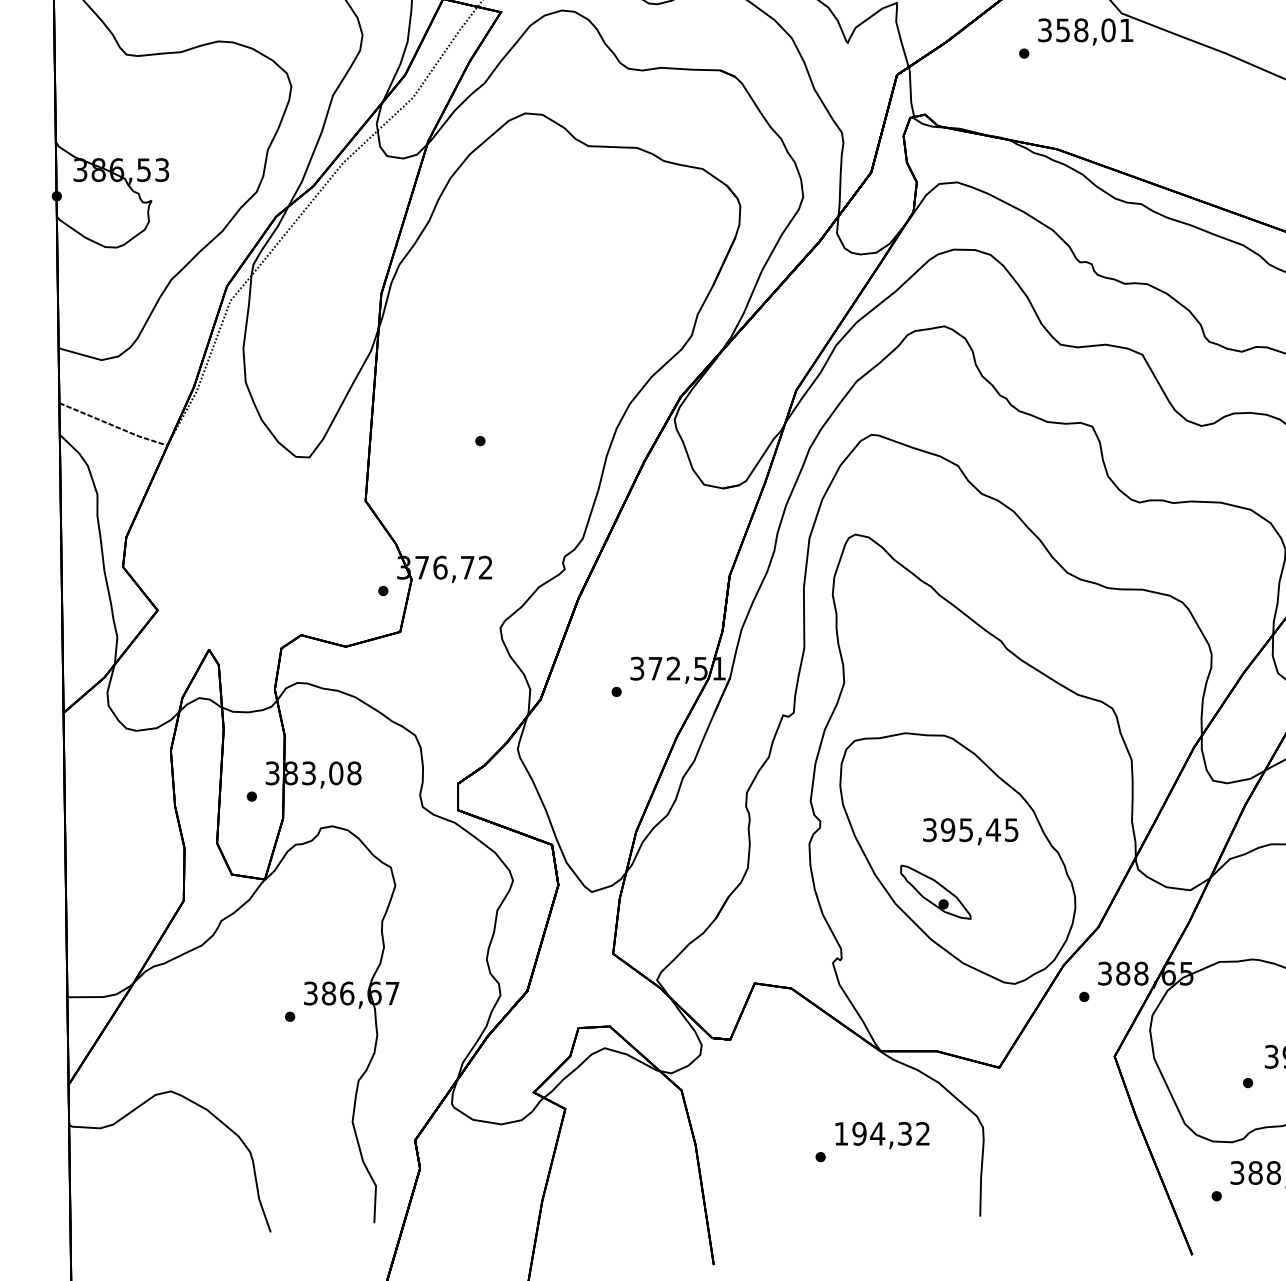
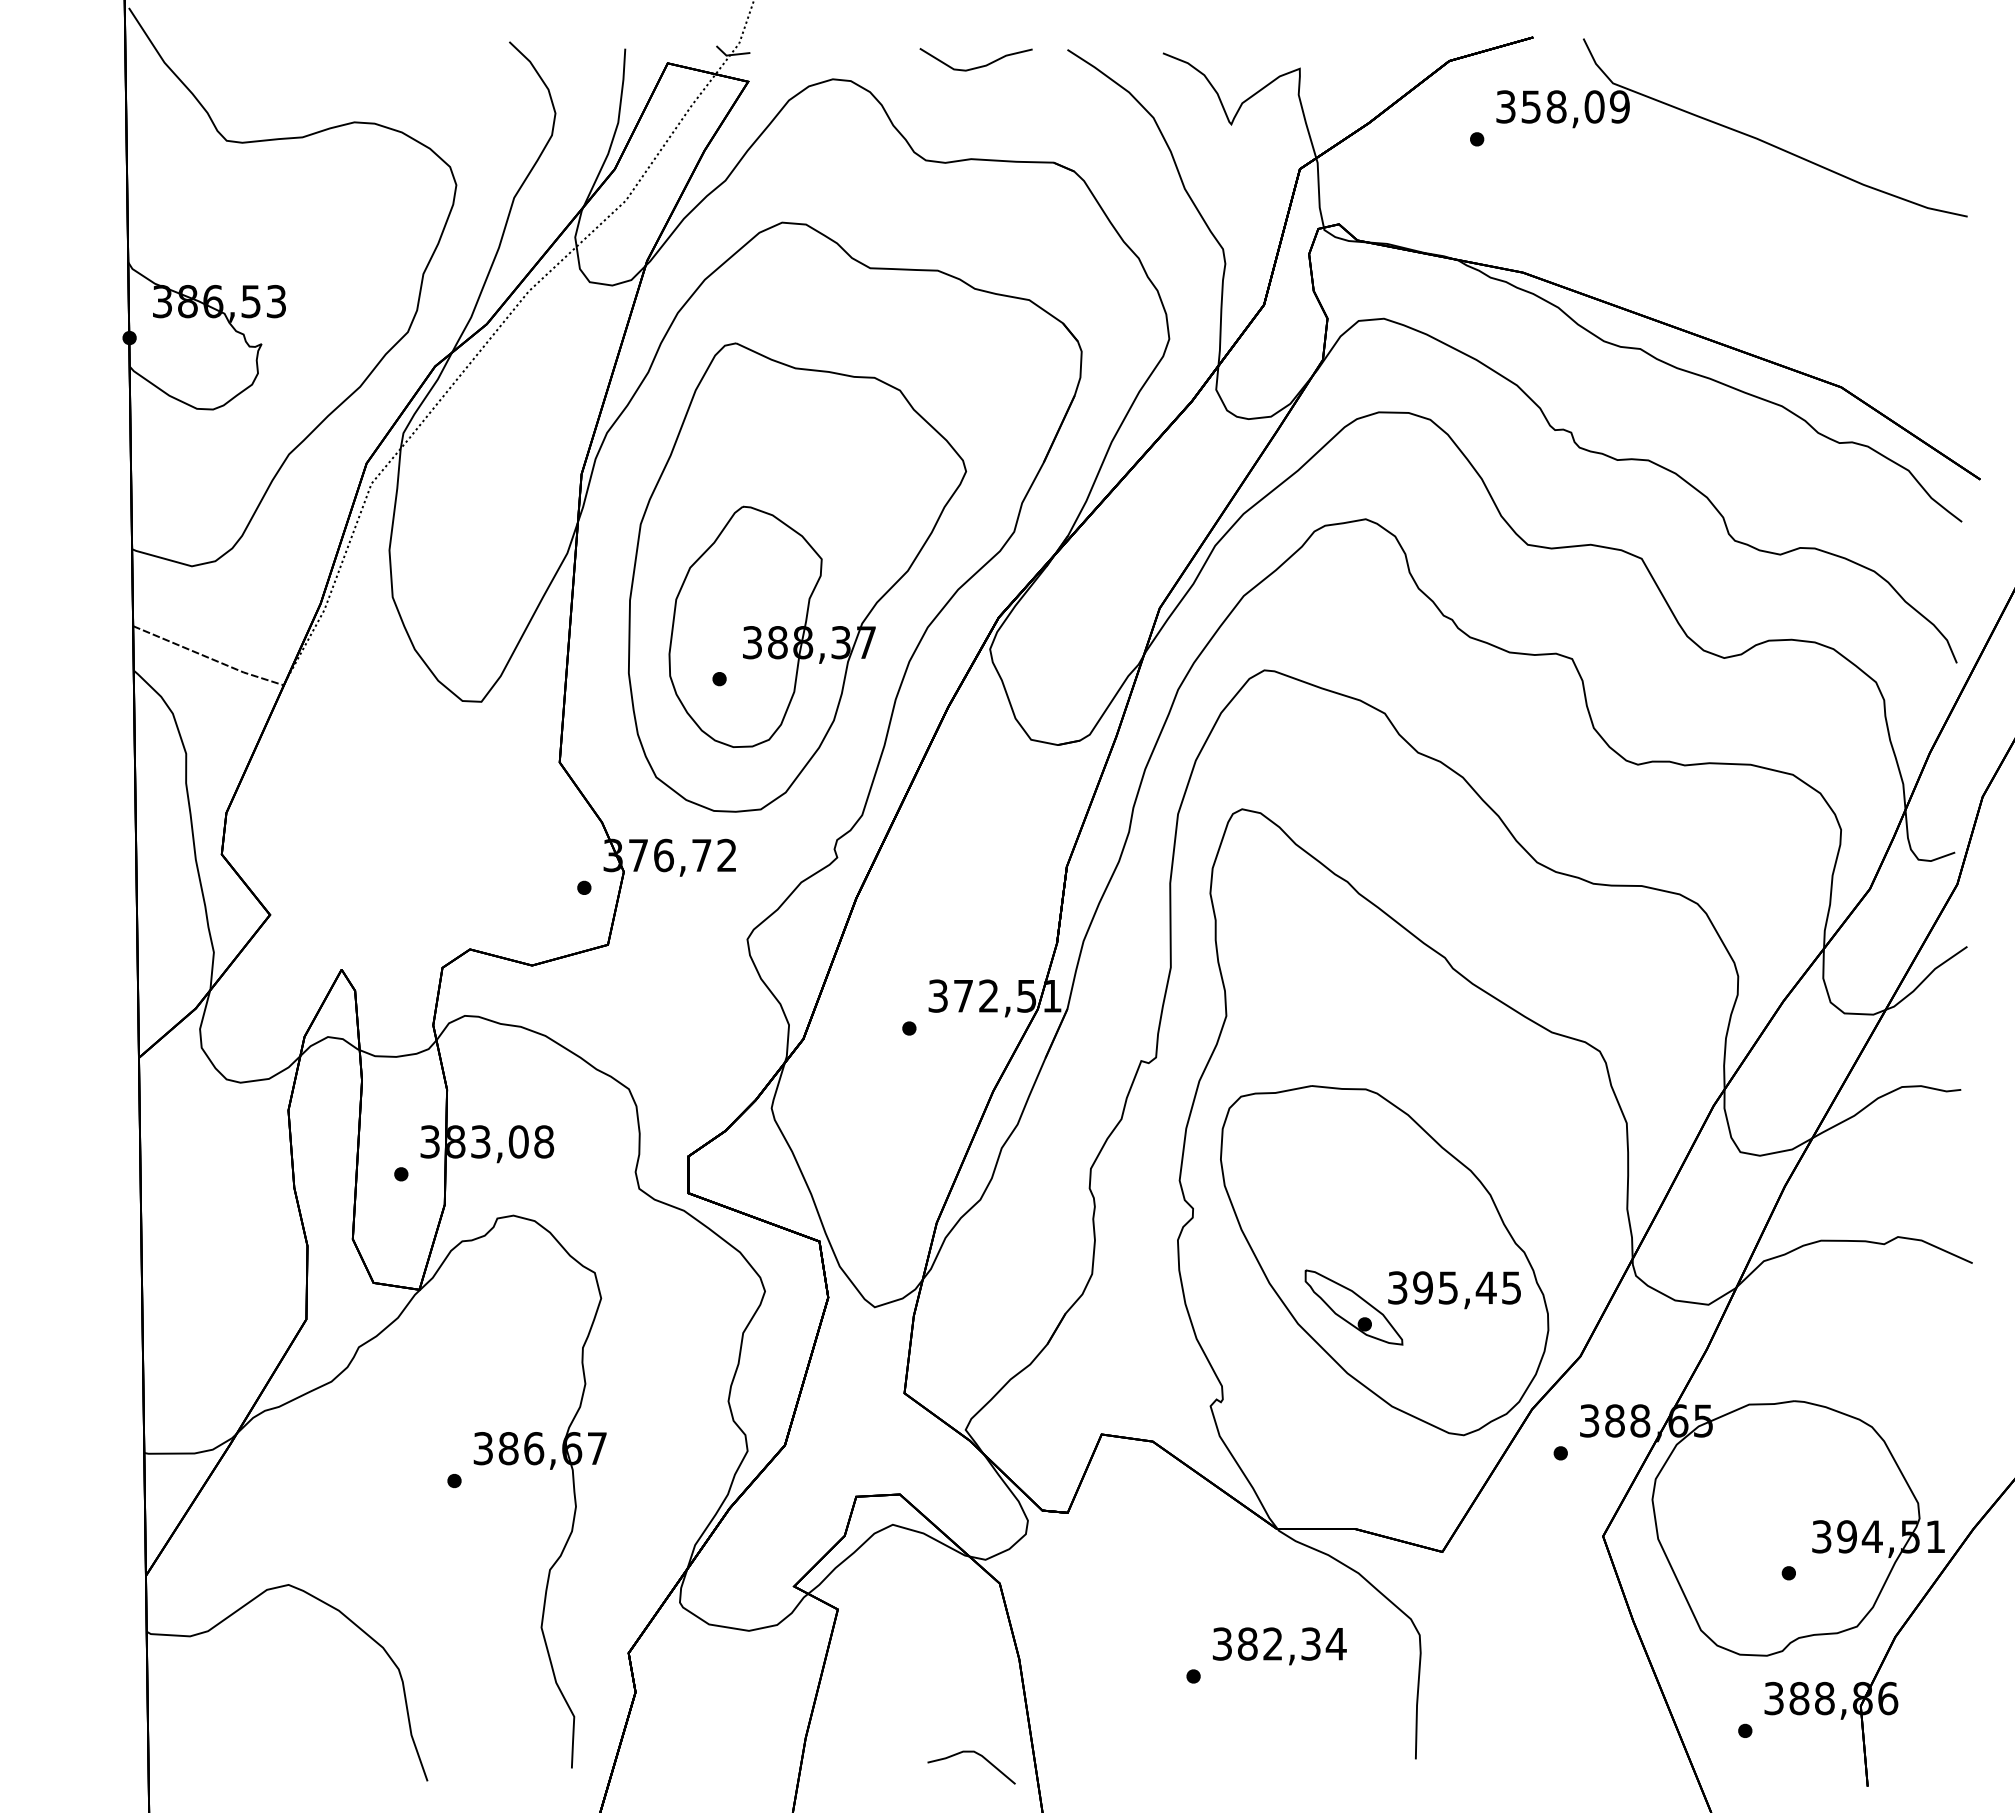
text: (1126, 30) -> (1619, 106), 358,01 -> 358,09
part: (536, 368) -> (797, 577), added
text: (970, 831) -> (1454, 1290), moved
text: (882, 1133) -> (1279, 1643), 194,32 -> 382,34
curve: (666, 1213) -> (978, 1755), added

